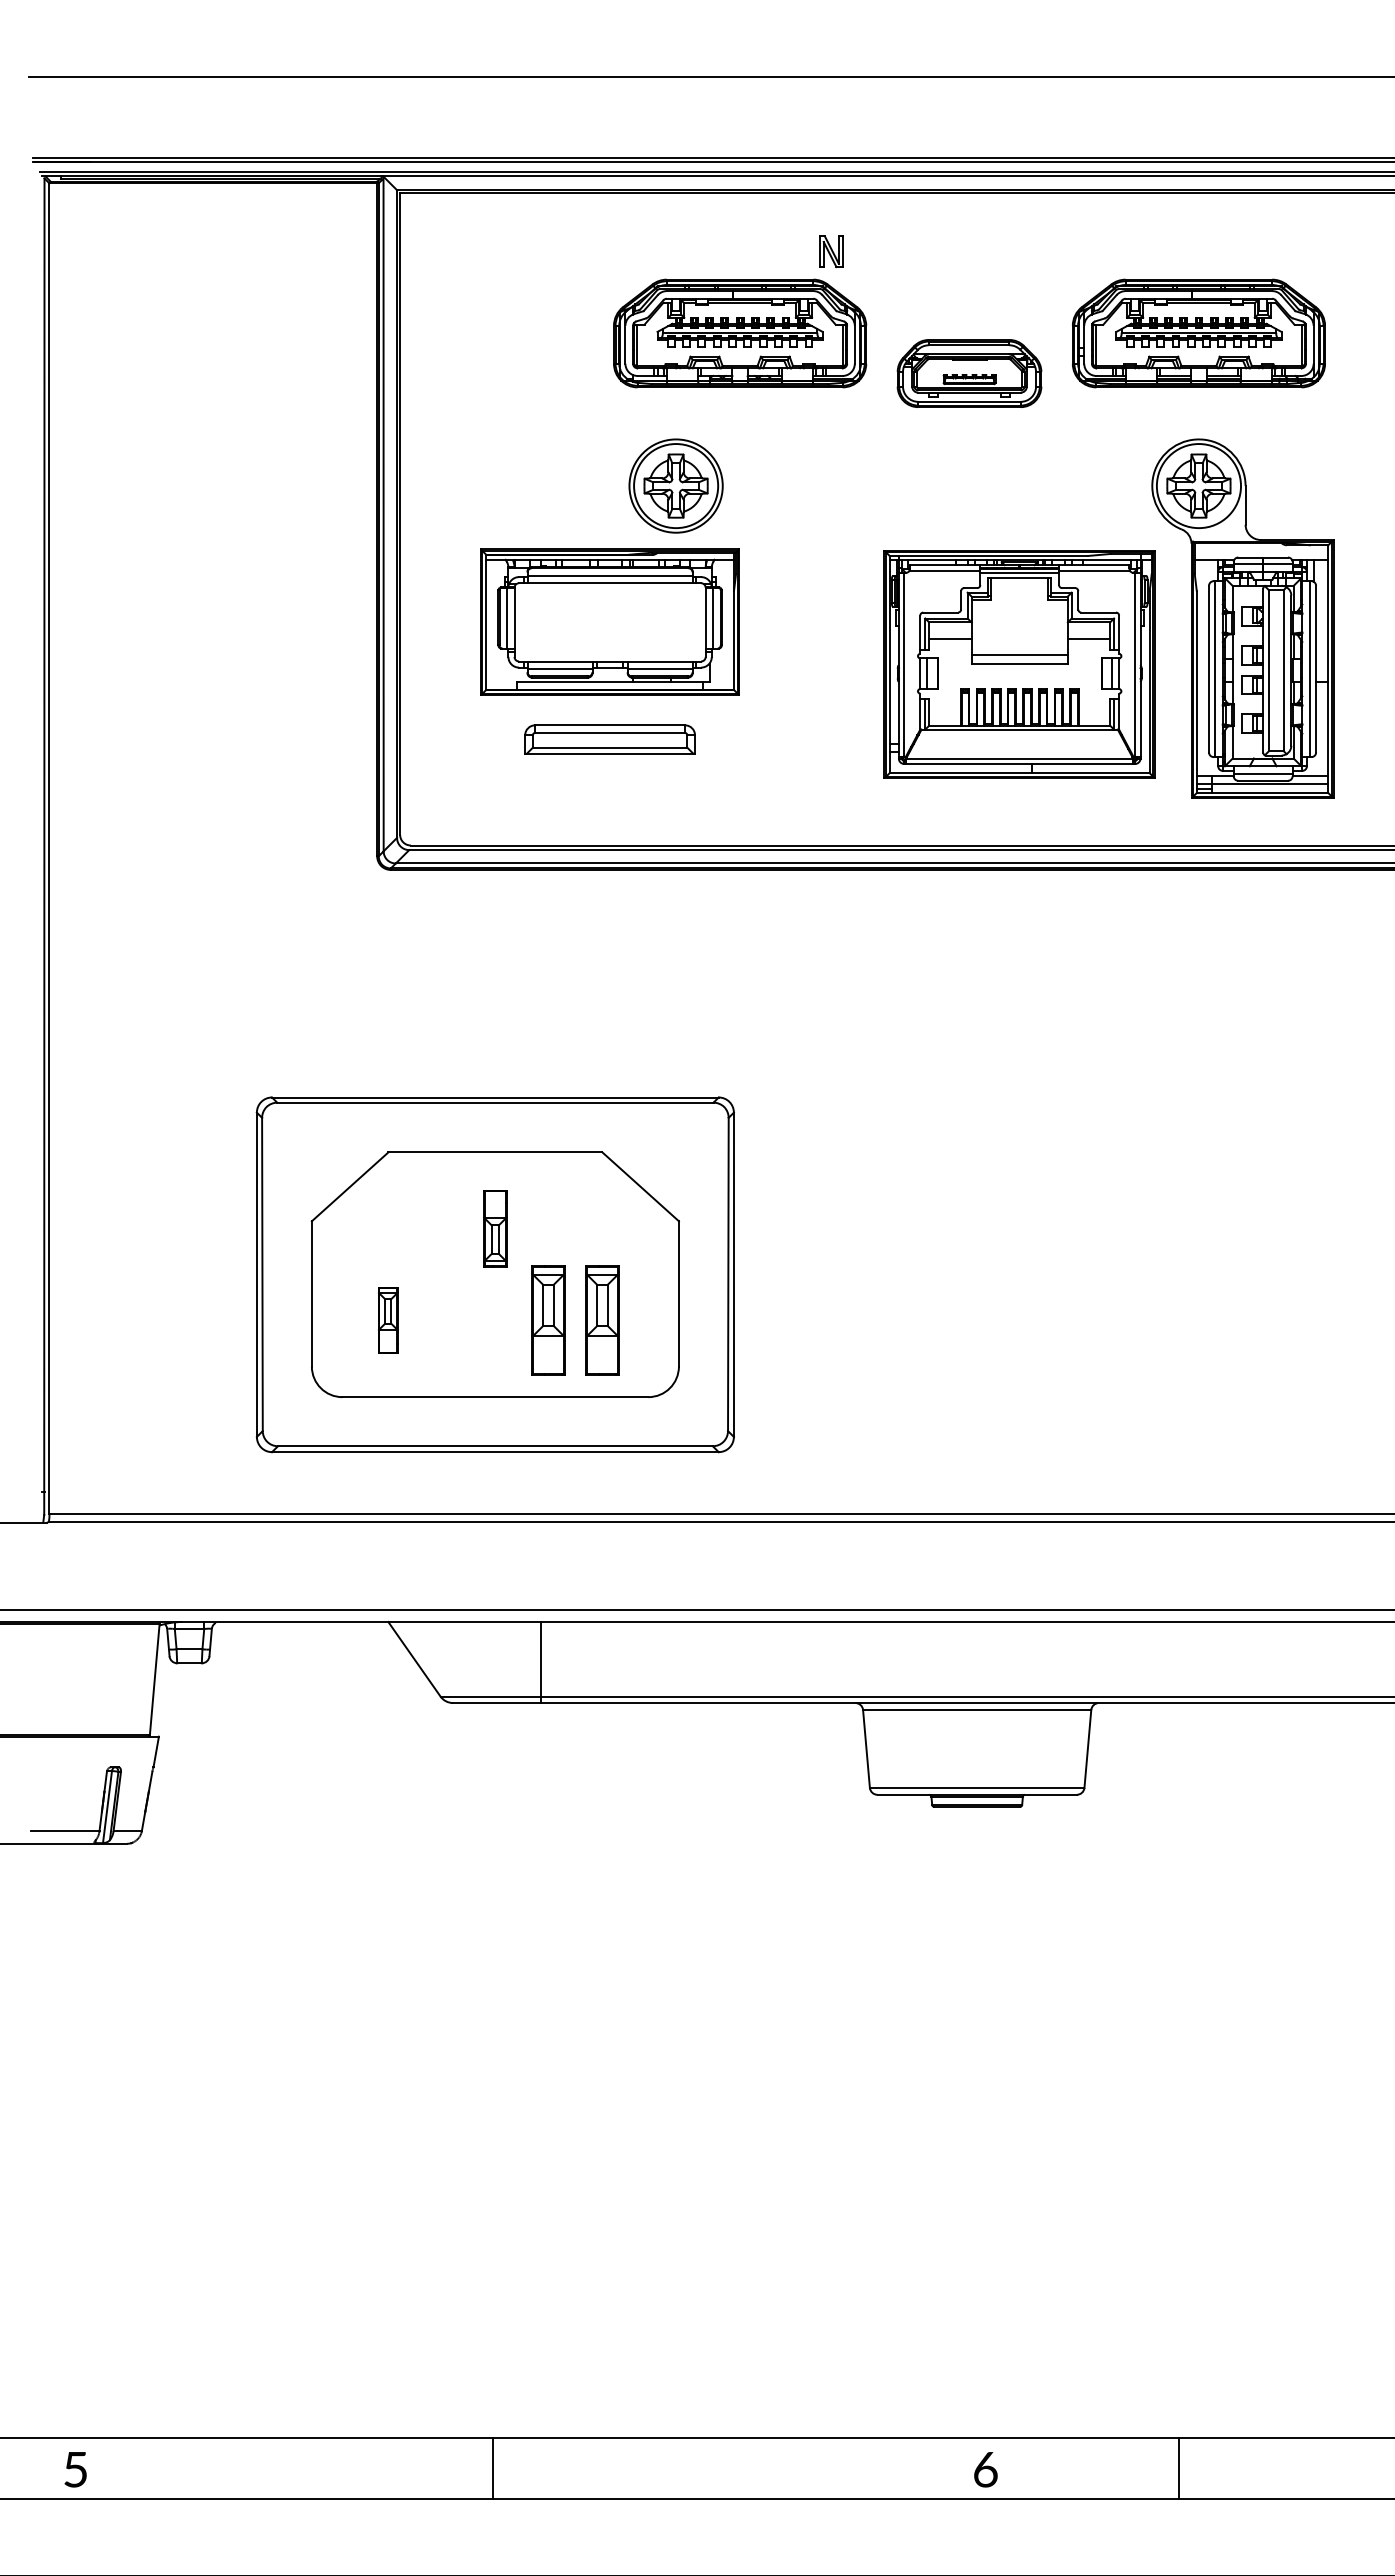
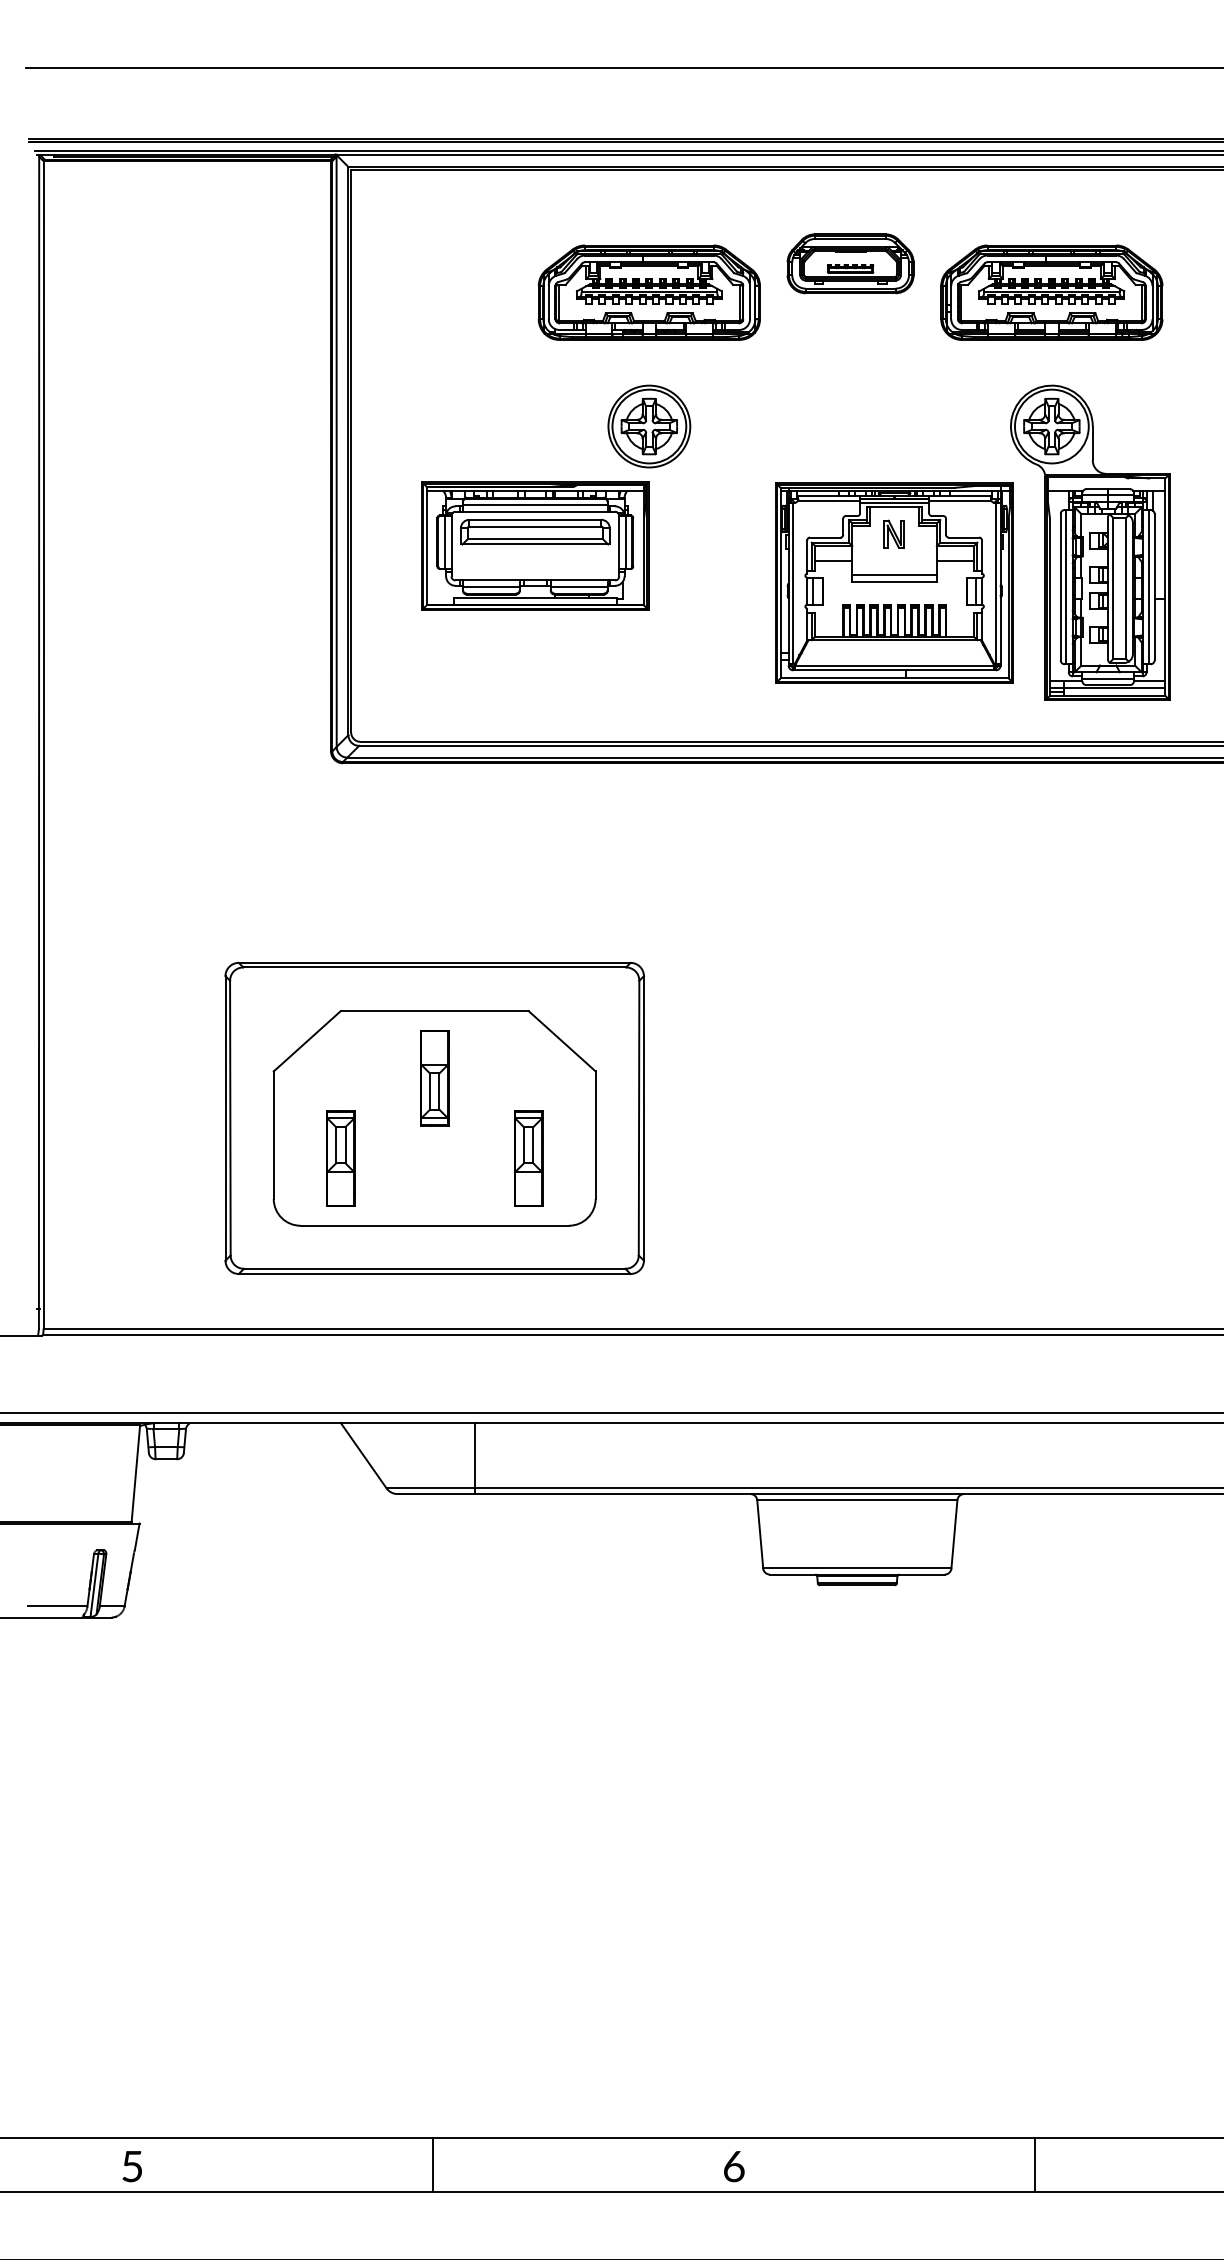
part: (831, 251) -> (894, 533), moved
part: (969, 373) -> (850, 263), moved
part: (675, 485) -> (648, 426), moved
part: (609, 739) -> (534, 532), moved
part: (494, 1228) -> (433, 1077), size x1.43
part: (387, 1320) -> (340, 1158), size x1.67
part: (548, 1320) -> (481, 1158), removed
text: (75, 2469) -> (132, 2166), moved
text: (985, 2469) -> (733, 2166), moved

